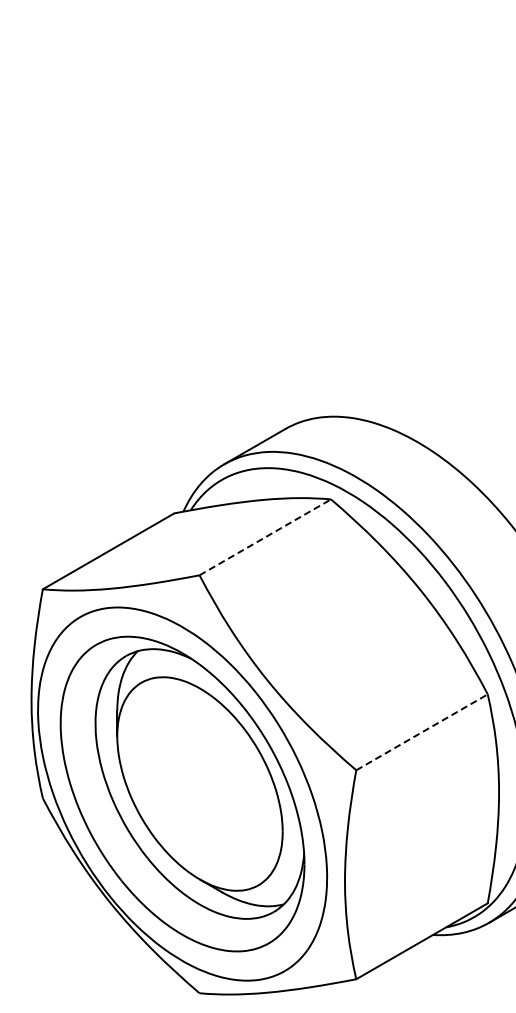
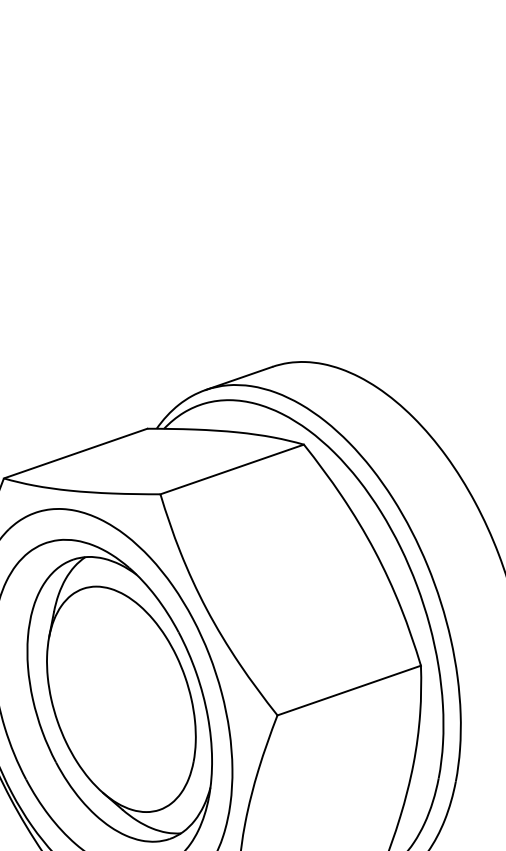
line: (265, 537) -> (232, 469), dashed -> solid
line: (422, 732) -> (349, 690), dashed -> solid

